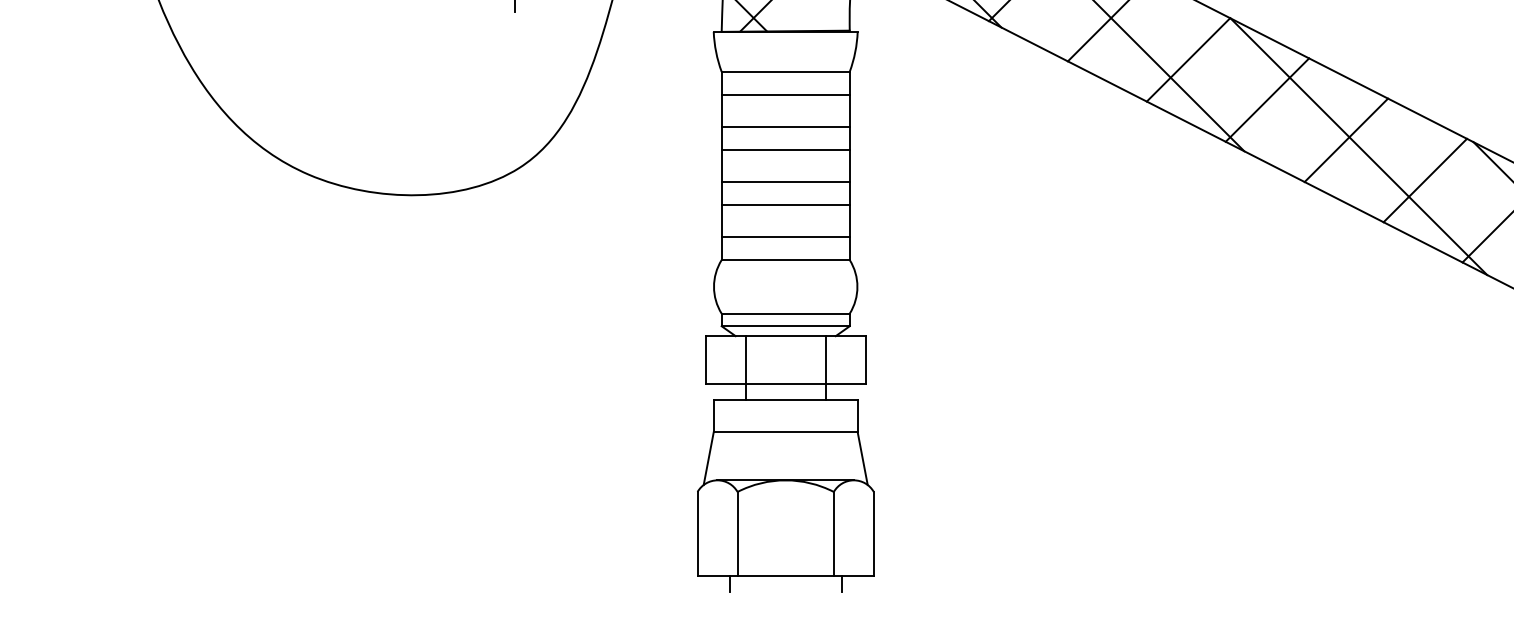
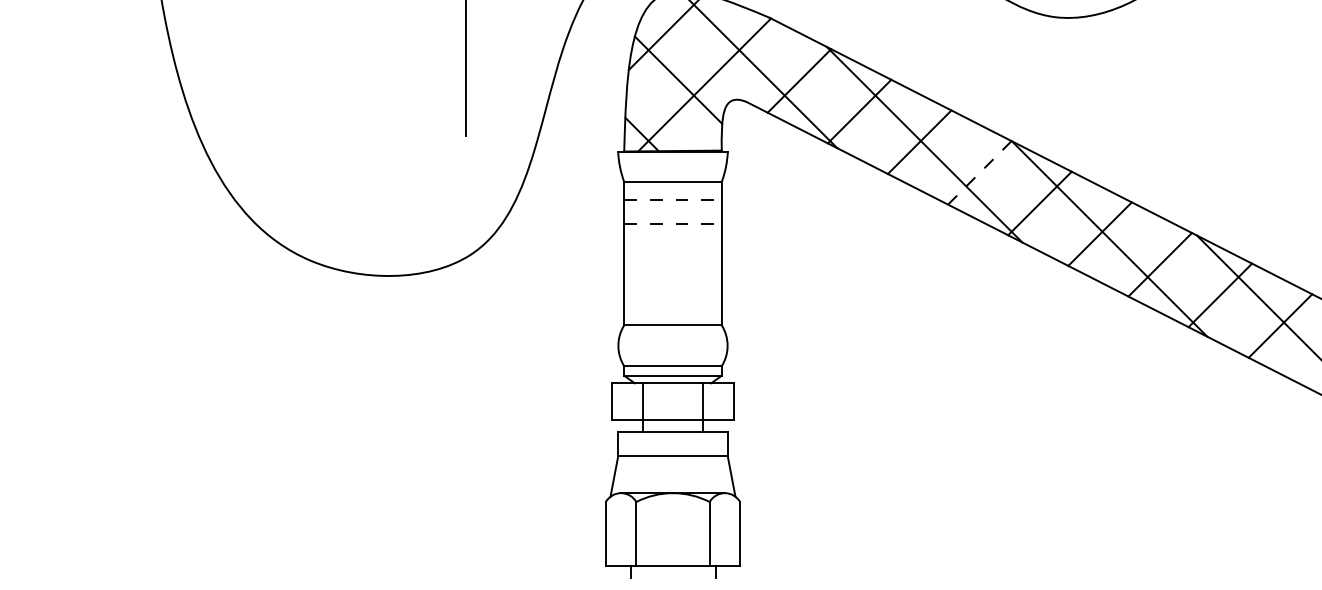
line: (1188, 59) -> (979, 172), solid -> dashed
line: (786, 94) -> (673, 199), solid -> dashed
line: (786, 126) -> (673, 223), solid -> dashed
line: (785, 149) -> (672, 241), removed
line: (785, 181) -> (672, 265), removed
line: (785, 205) -> (672, 283), removed
line: (785, 236) -> (672, 307), removed

